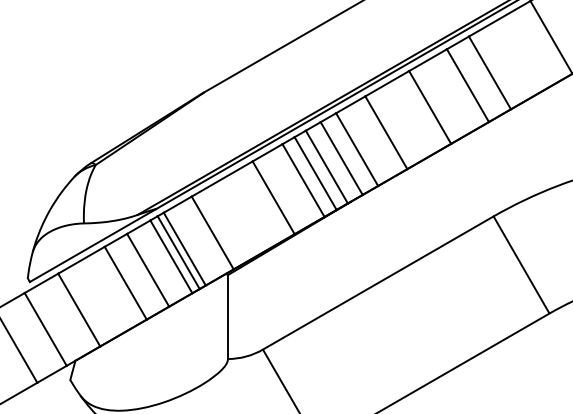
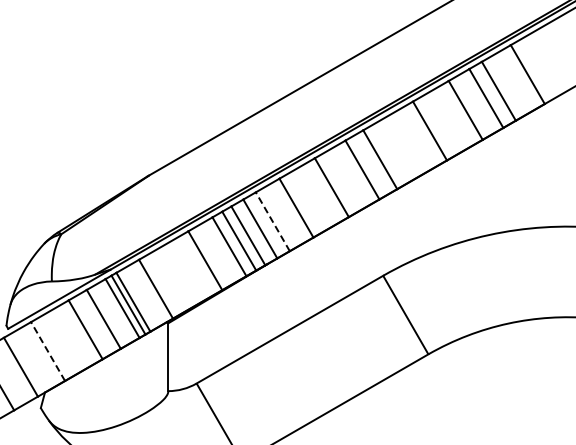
line: (356, 149) -> (272, 221), solid -> dashed
line: (79, 310) -> (48, 351), solid -> dashed

